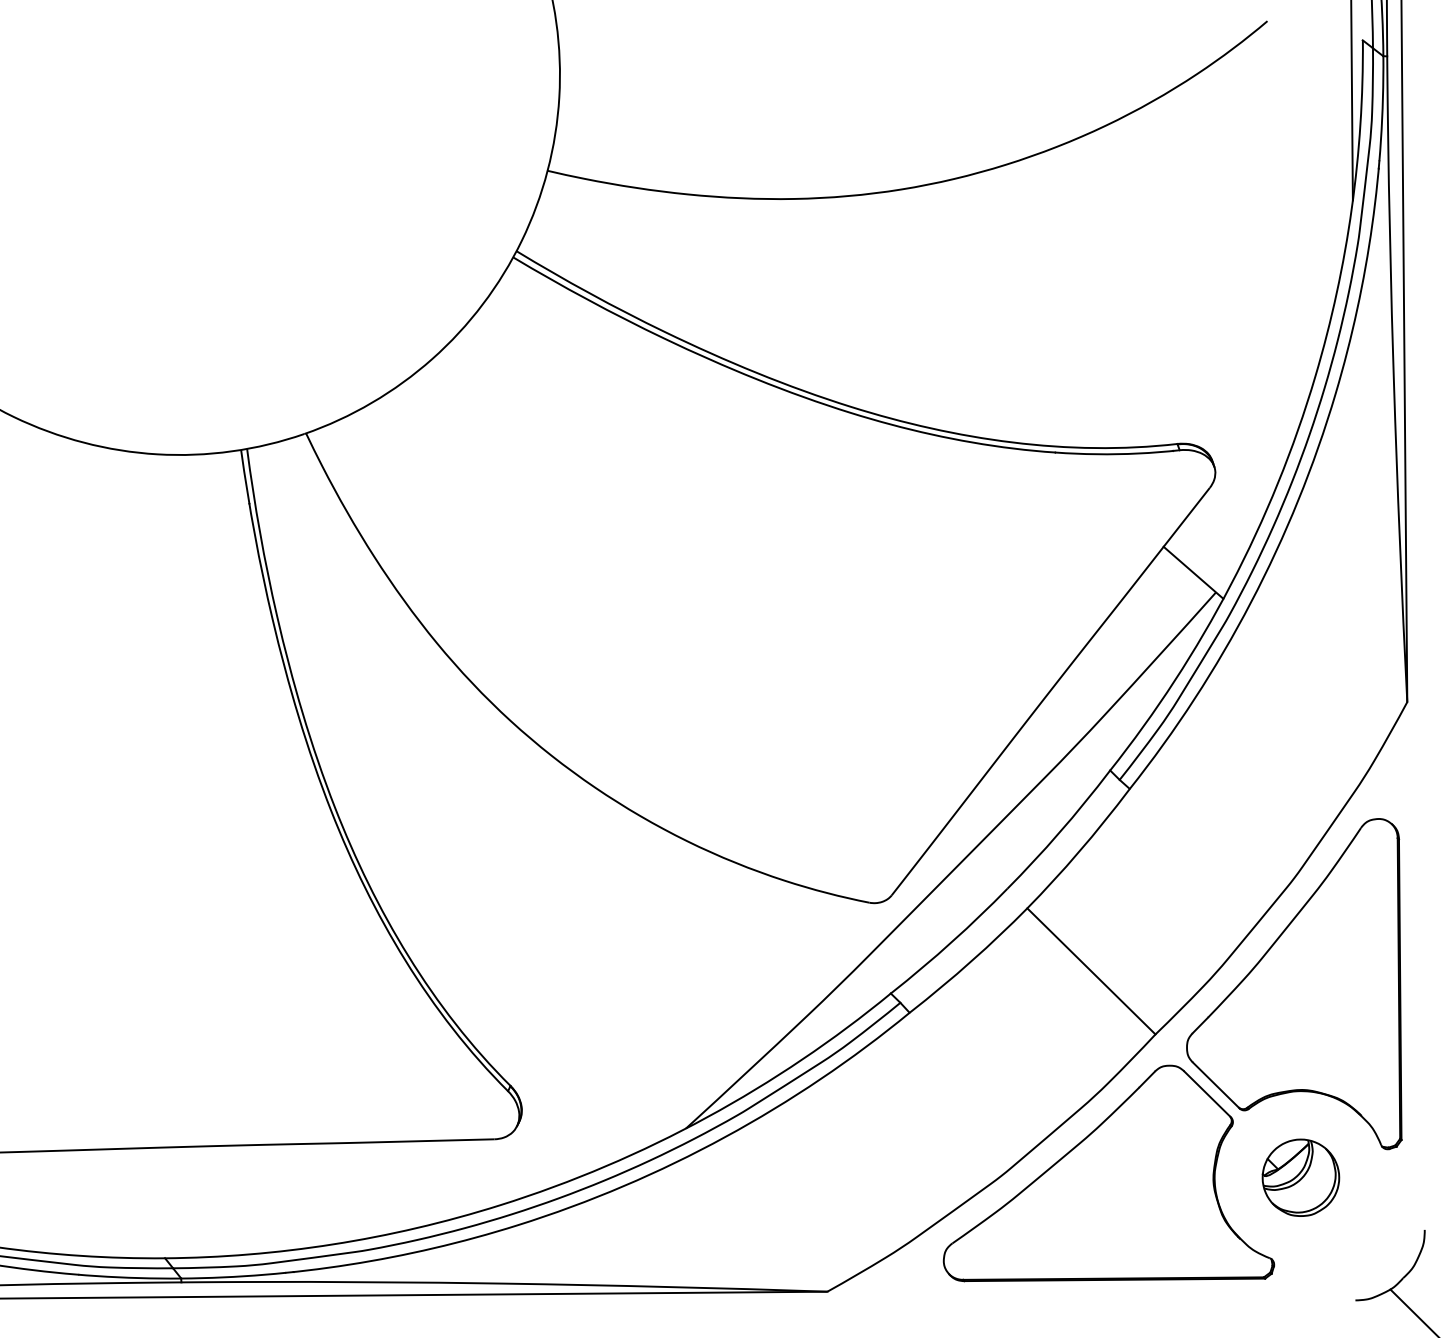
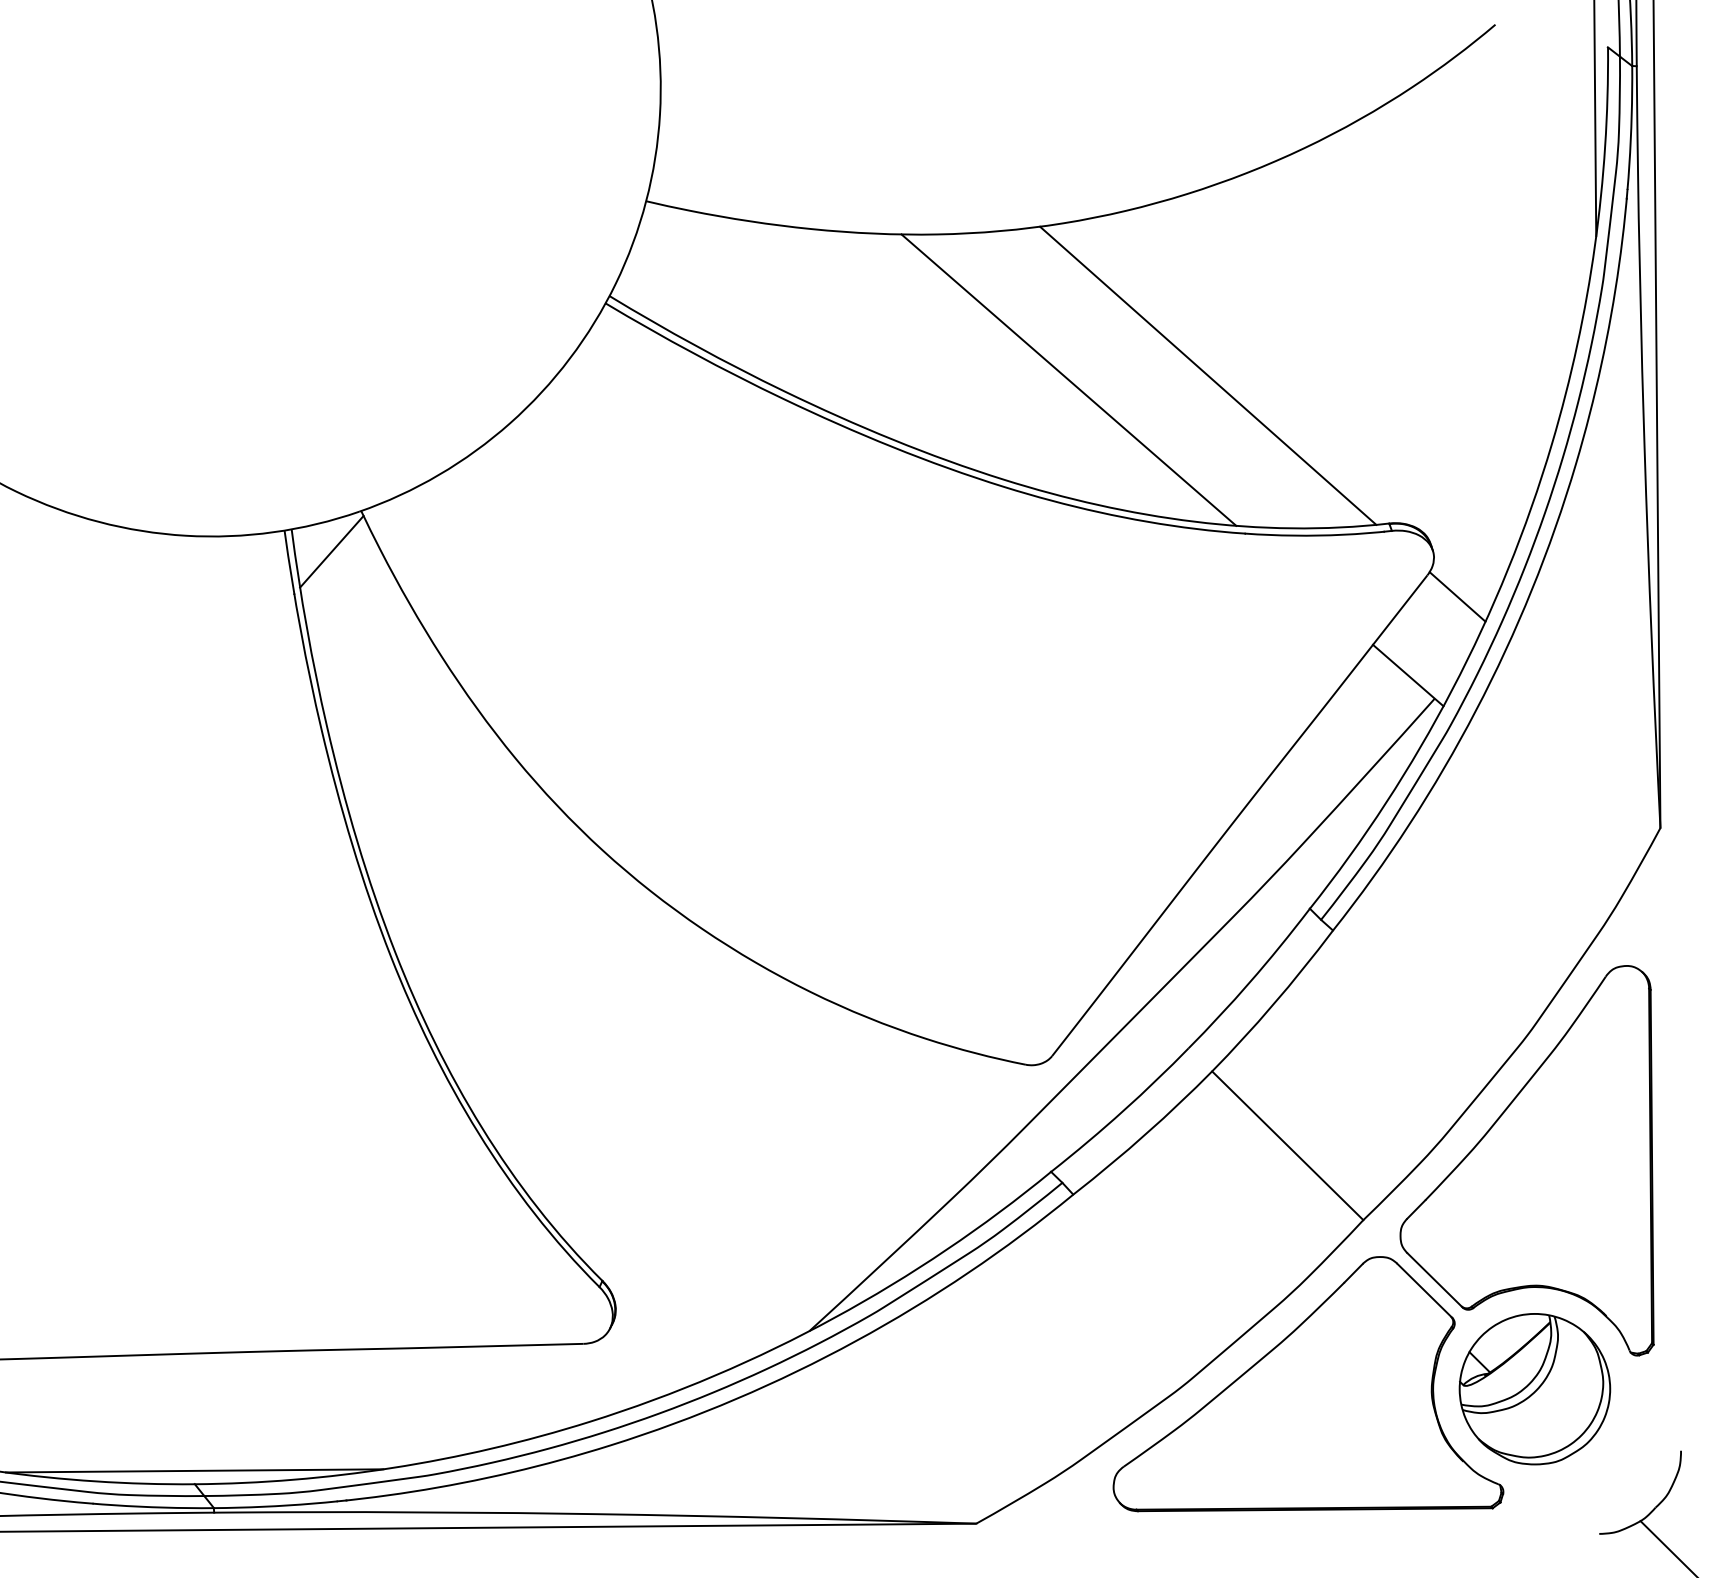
line: (1024, 318) -> (1208, 375), added
line: (905, 321) -> (1068, 379), added
line: (280, 467) -> (331, 551), added
line: (1235, 505) -> (1457, 596), added
part: (1300, 1177) -> (1534, 1389), size x1.67
line: (164, 1246) -> (194, 1470), added

